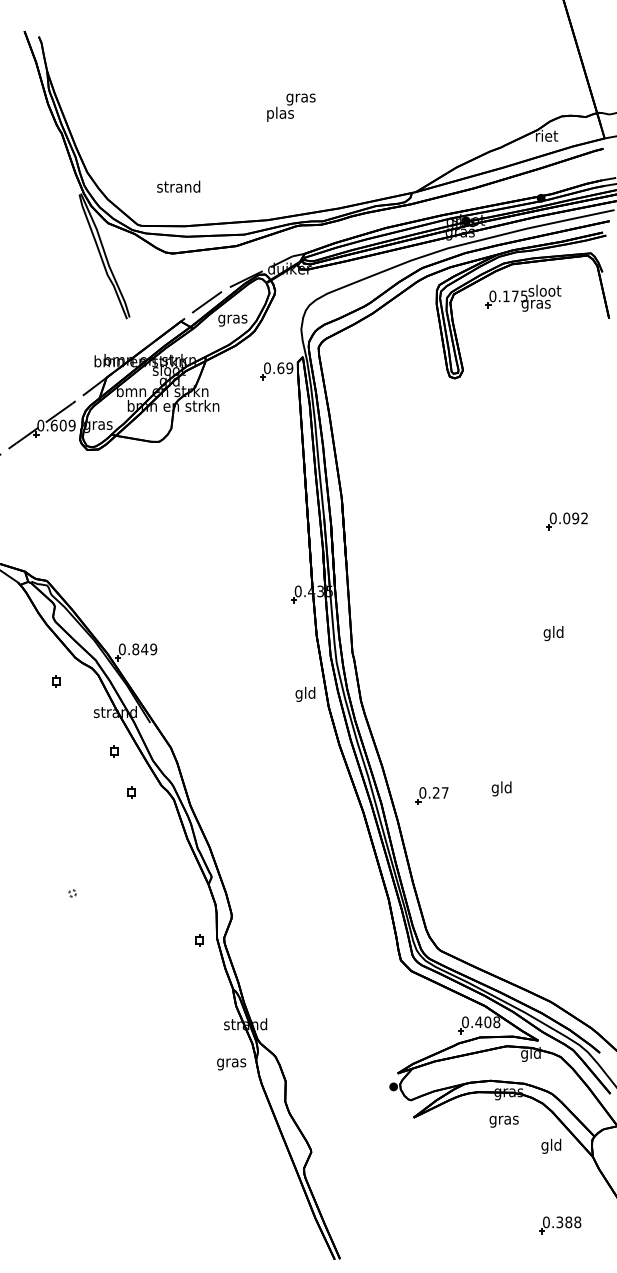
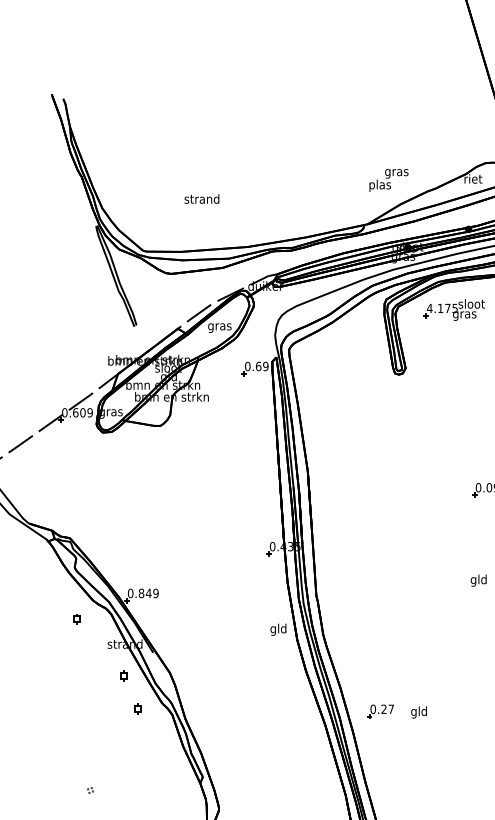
text: (291, 107) -> (389, 180), moved
text: (178, 186) -> (201, 198), moved
text: (492, 296) -> (429, 308), 0.175 -> 4.175
text: (501, 788) -> (418, 712), moved

